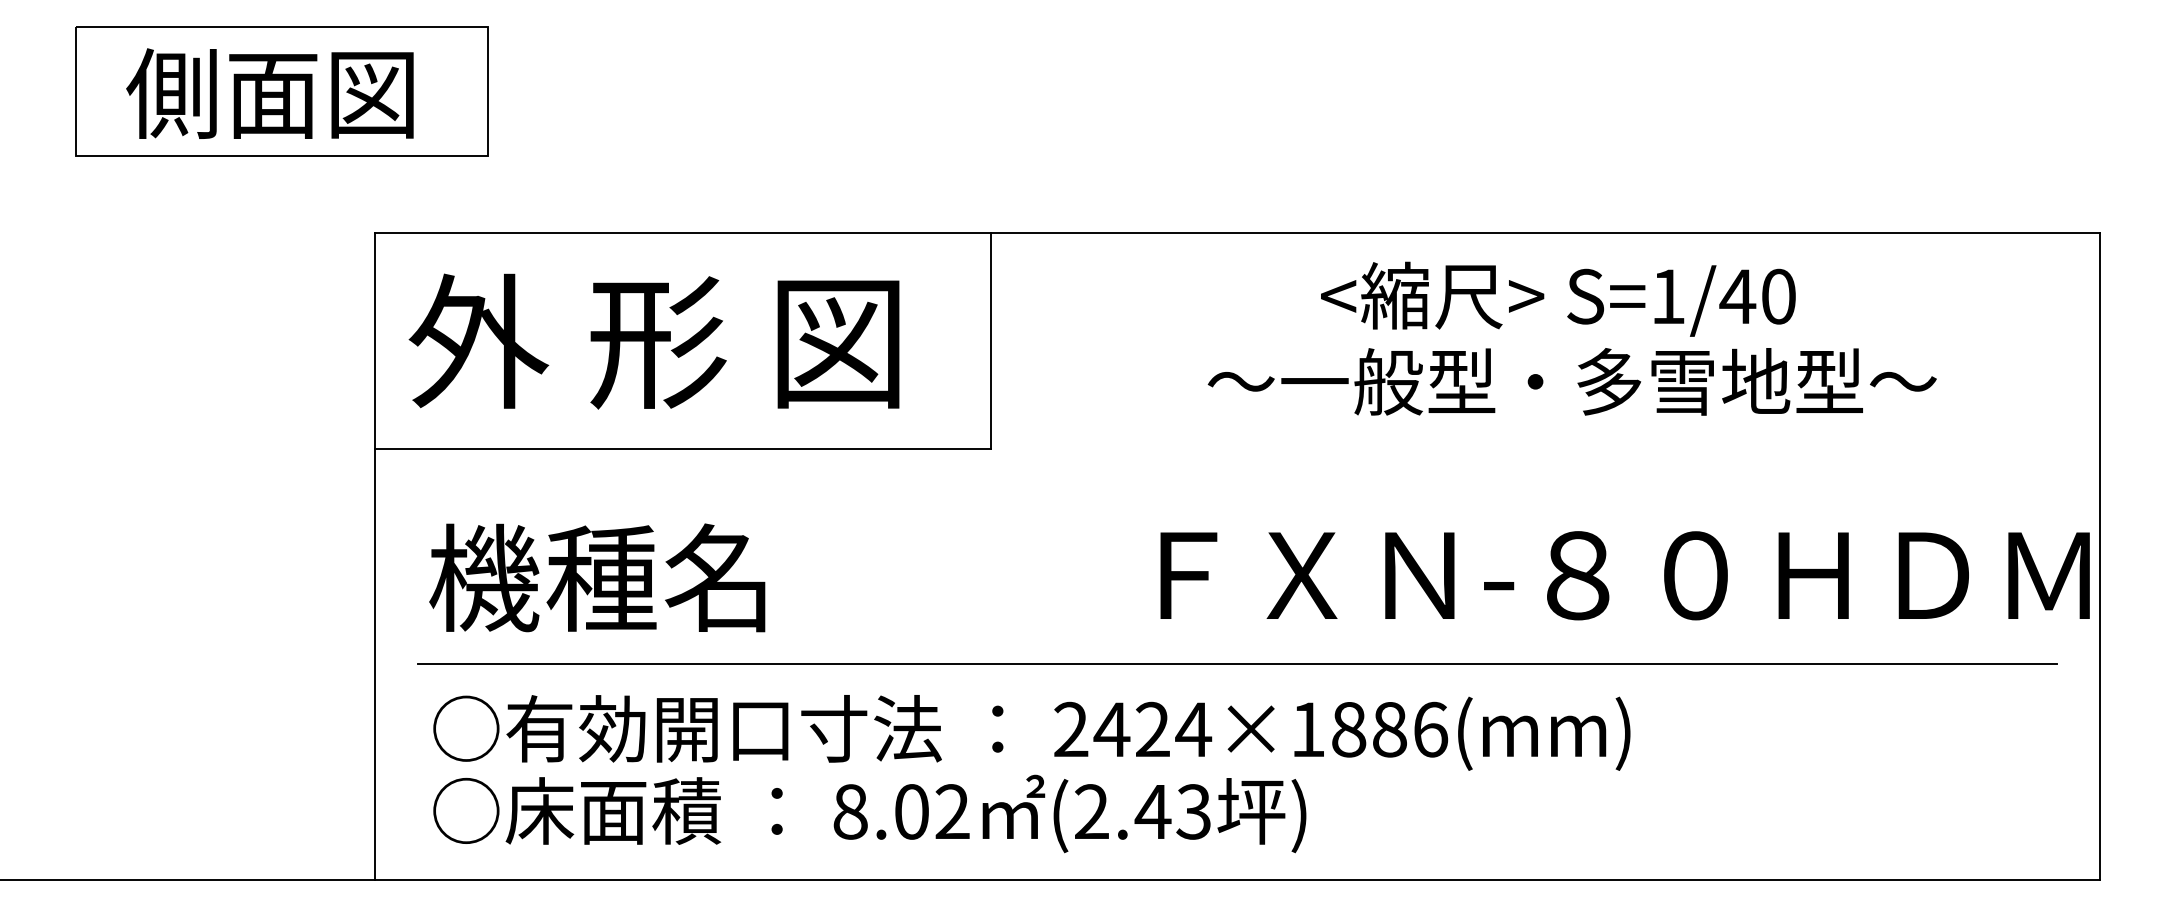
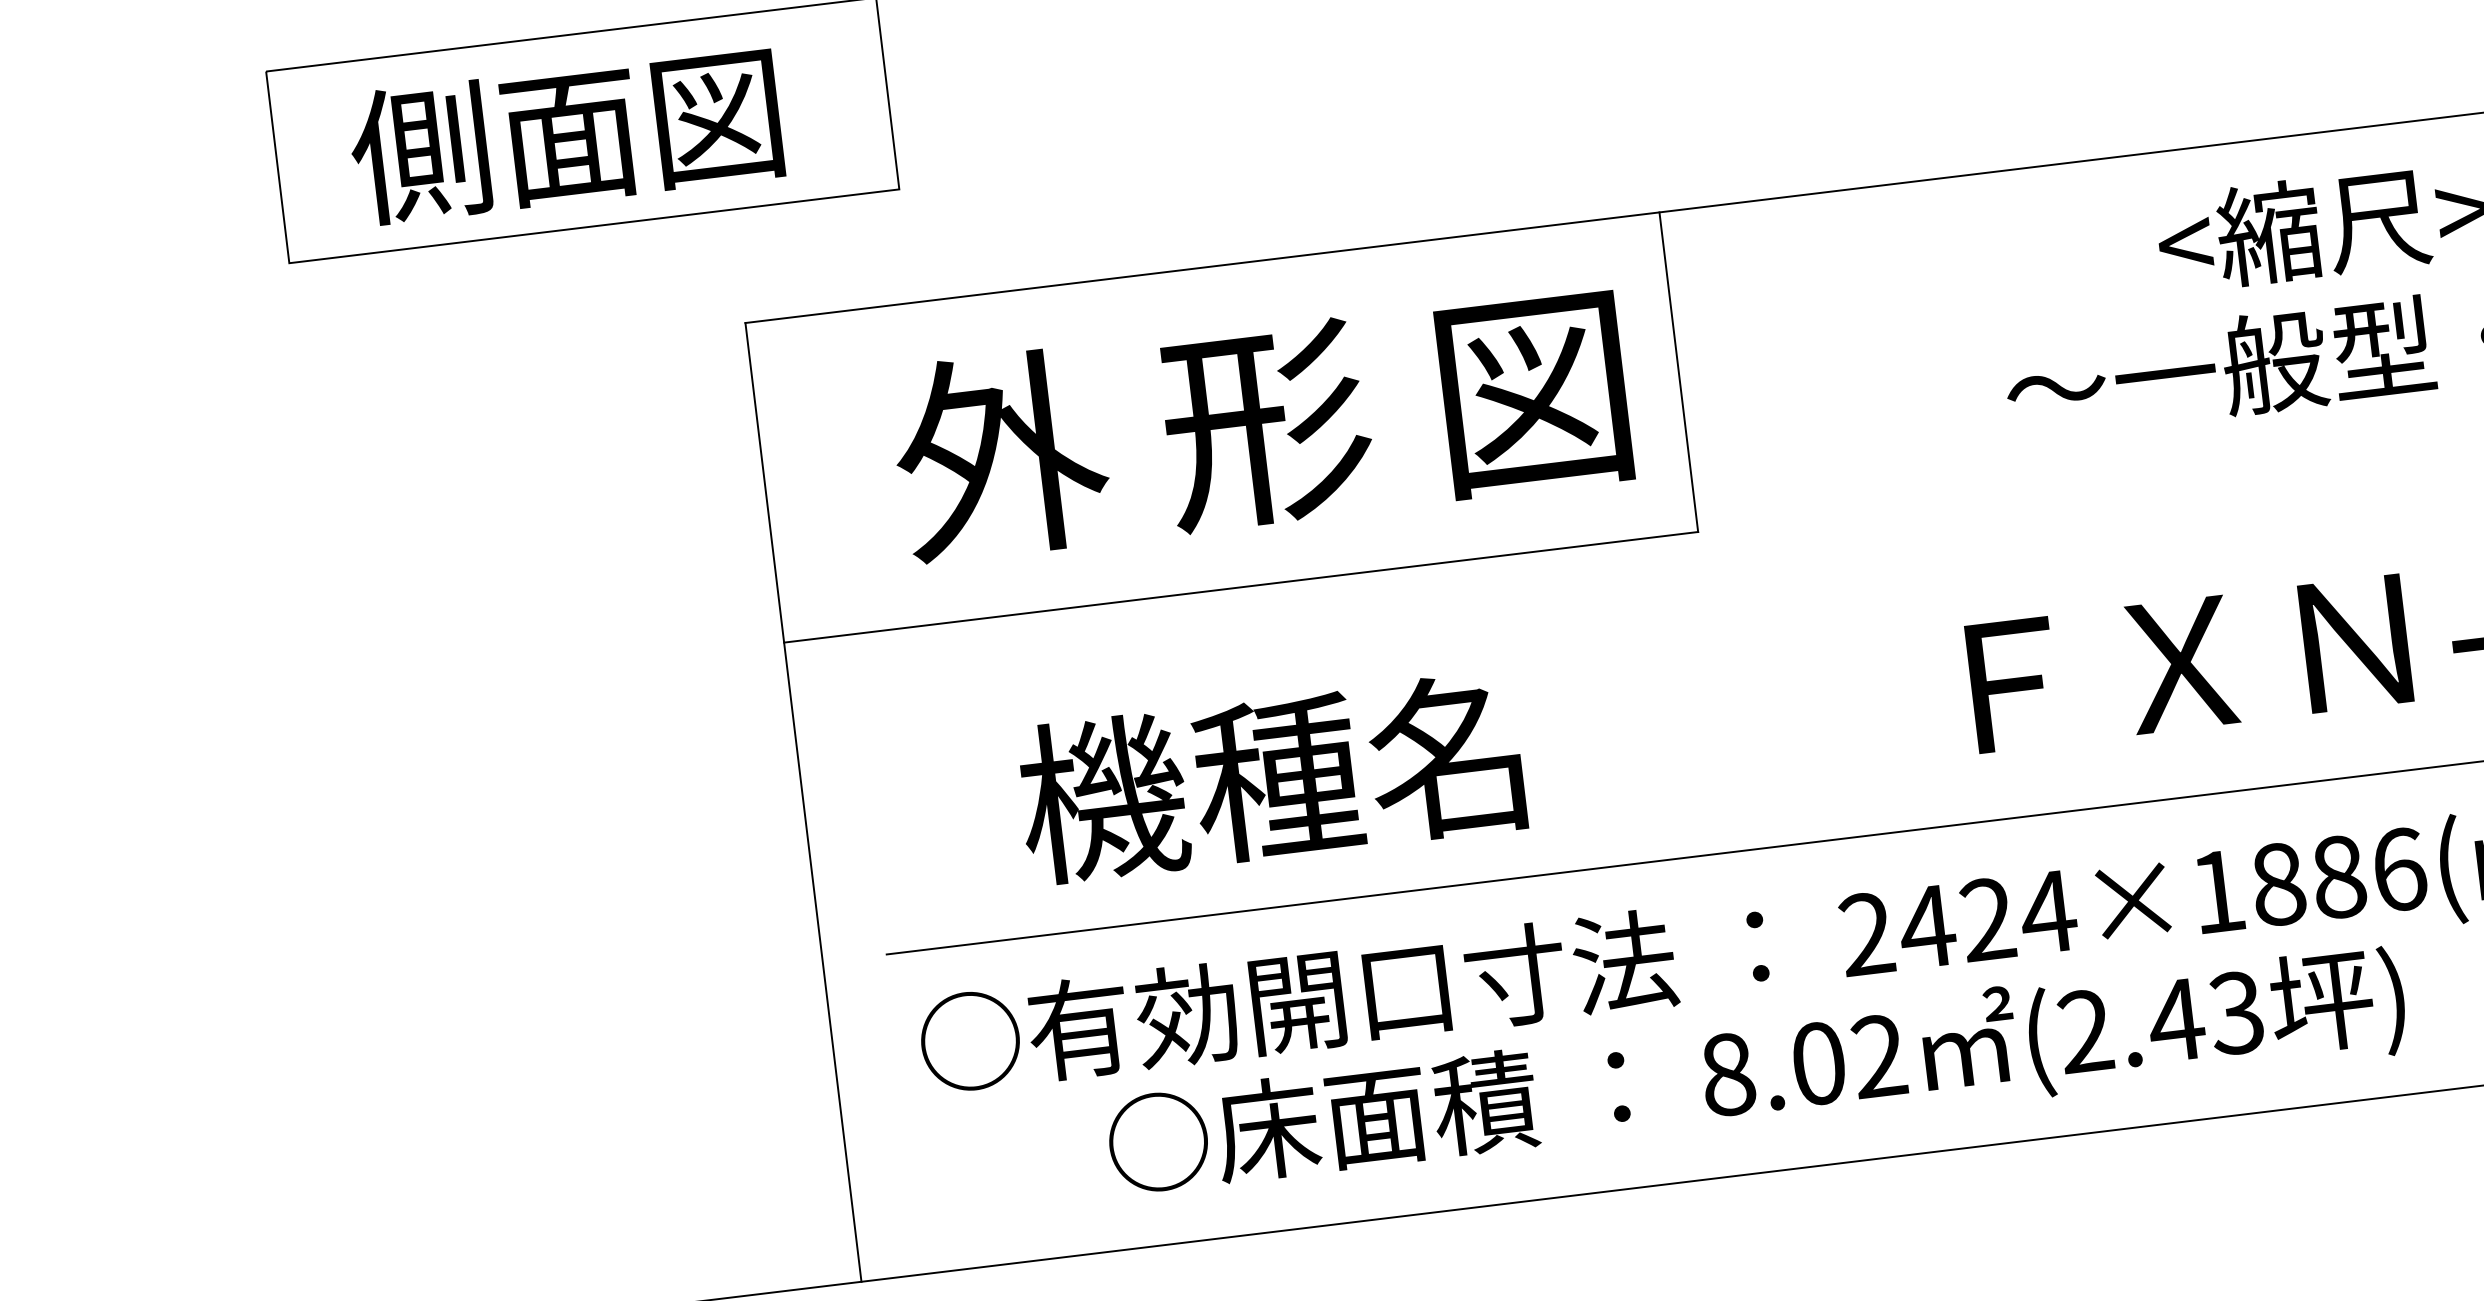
text: (653, 341) -> (1259, 424), moved
text: (597, 577) -> (1270, 777), moved
text: (869, 813) -> (1756, 1073), moved

